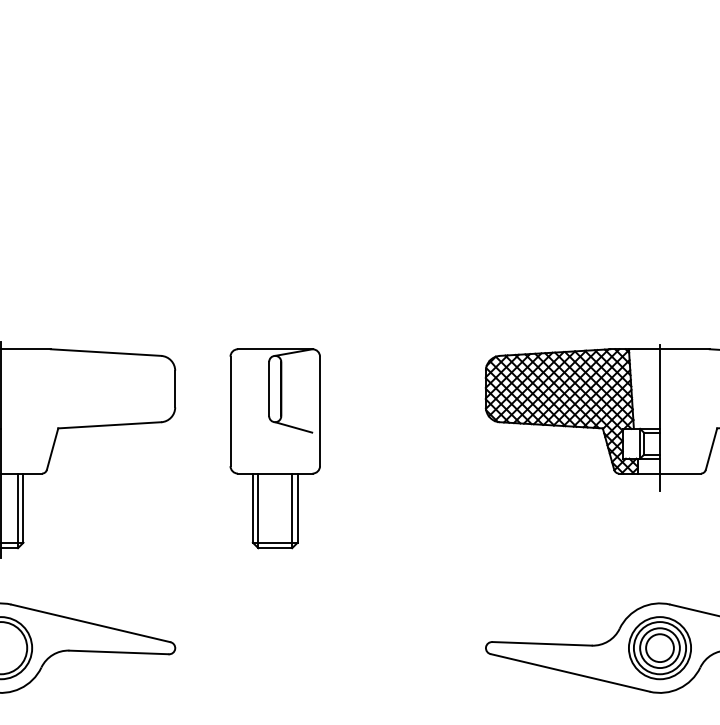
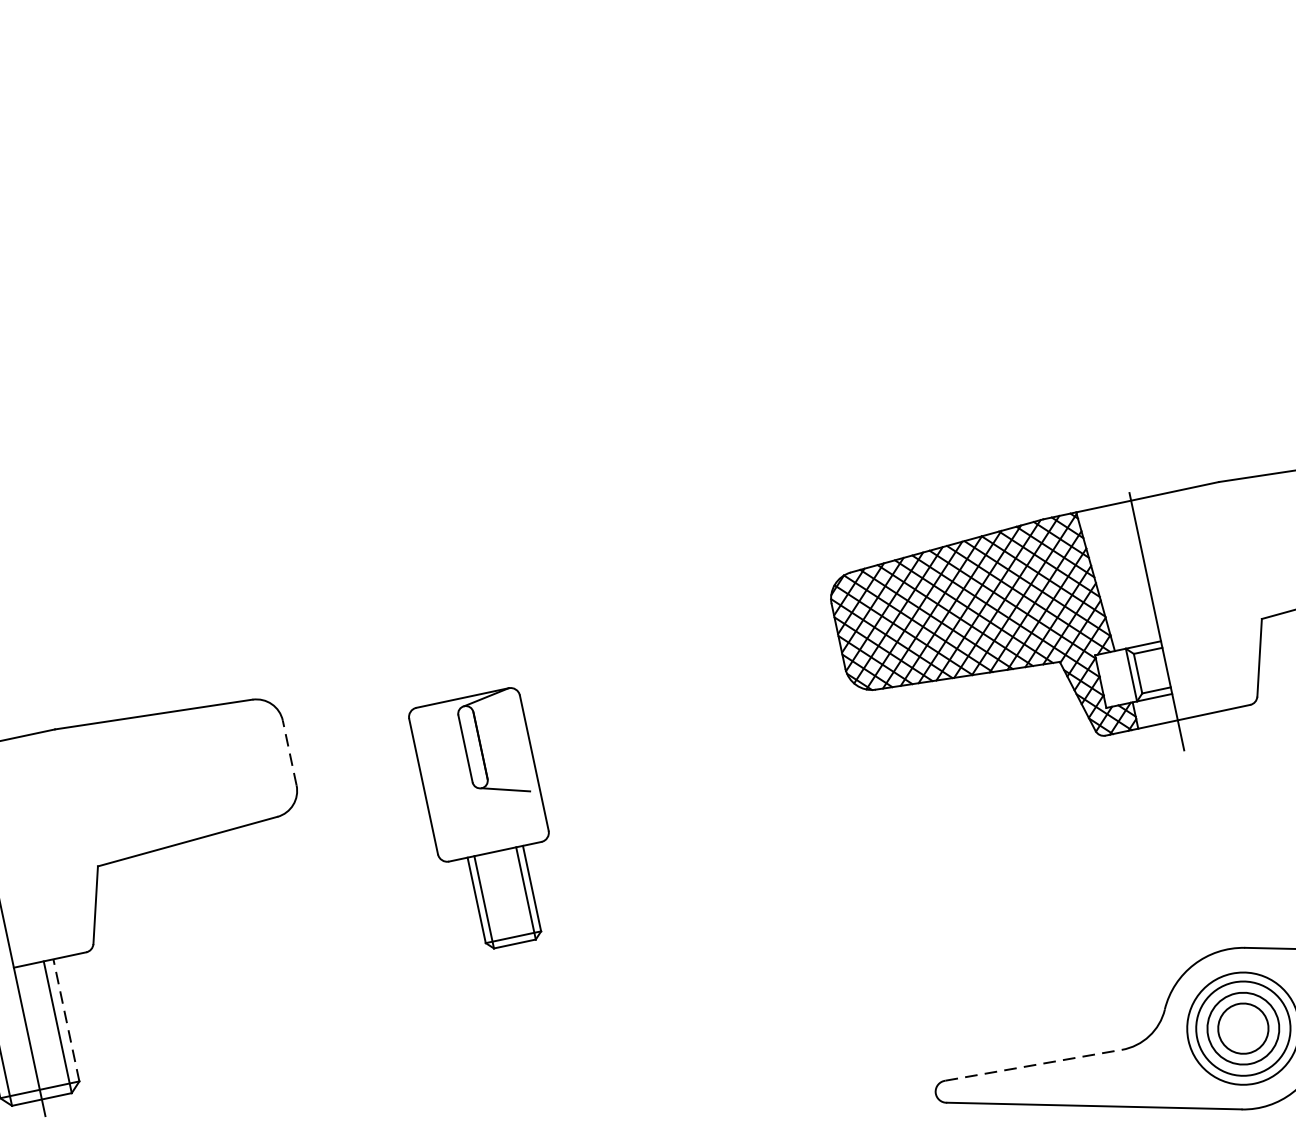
line: (175, 388) -> (290, 751), solid -> dashed
part: (274, 448) -> (487, 820), size x0.7
line: (23, 508) -> (66, 1020), solid -> dashed
line: (542, 643) -> (1034, 1064), solid -> dashed

